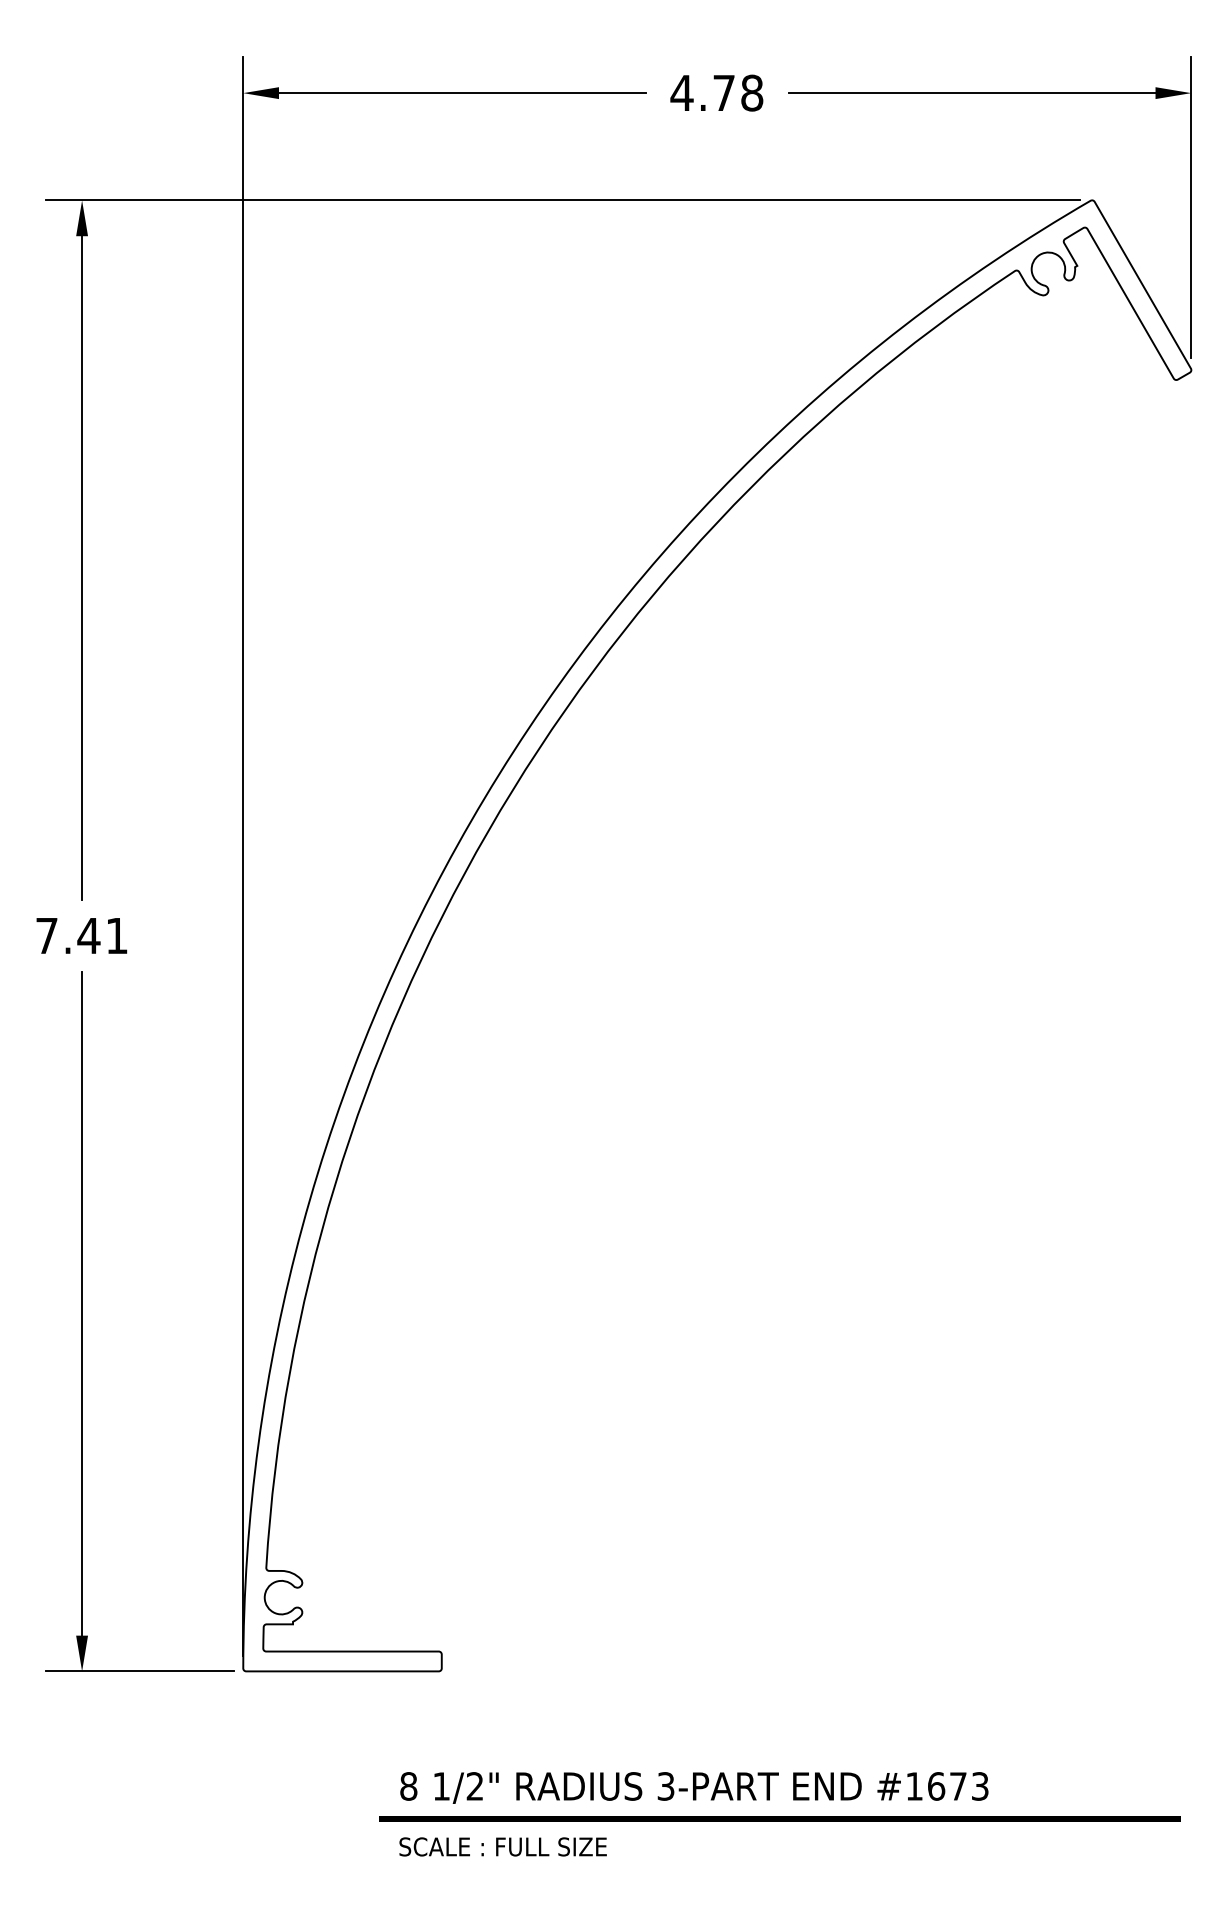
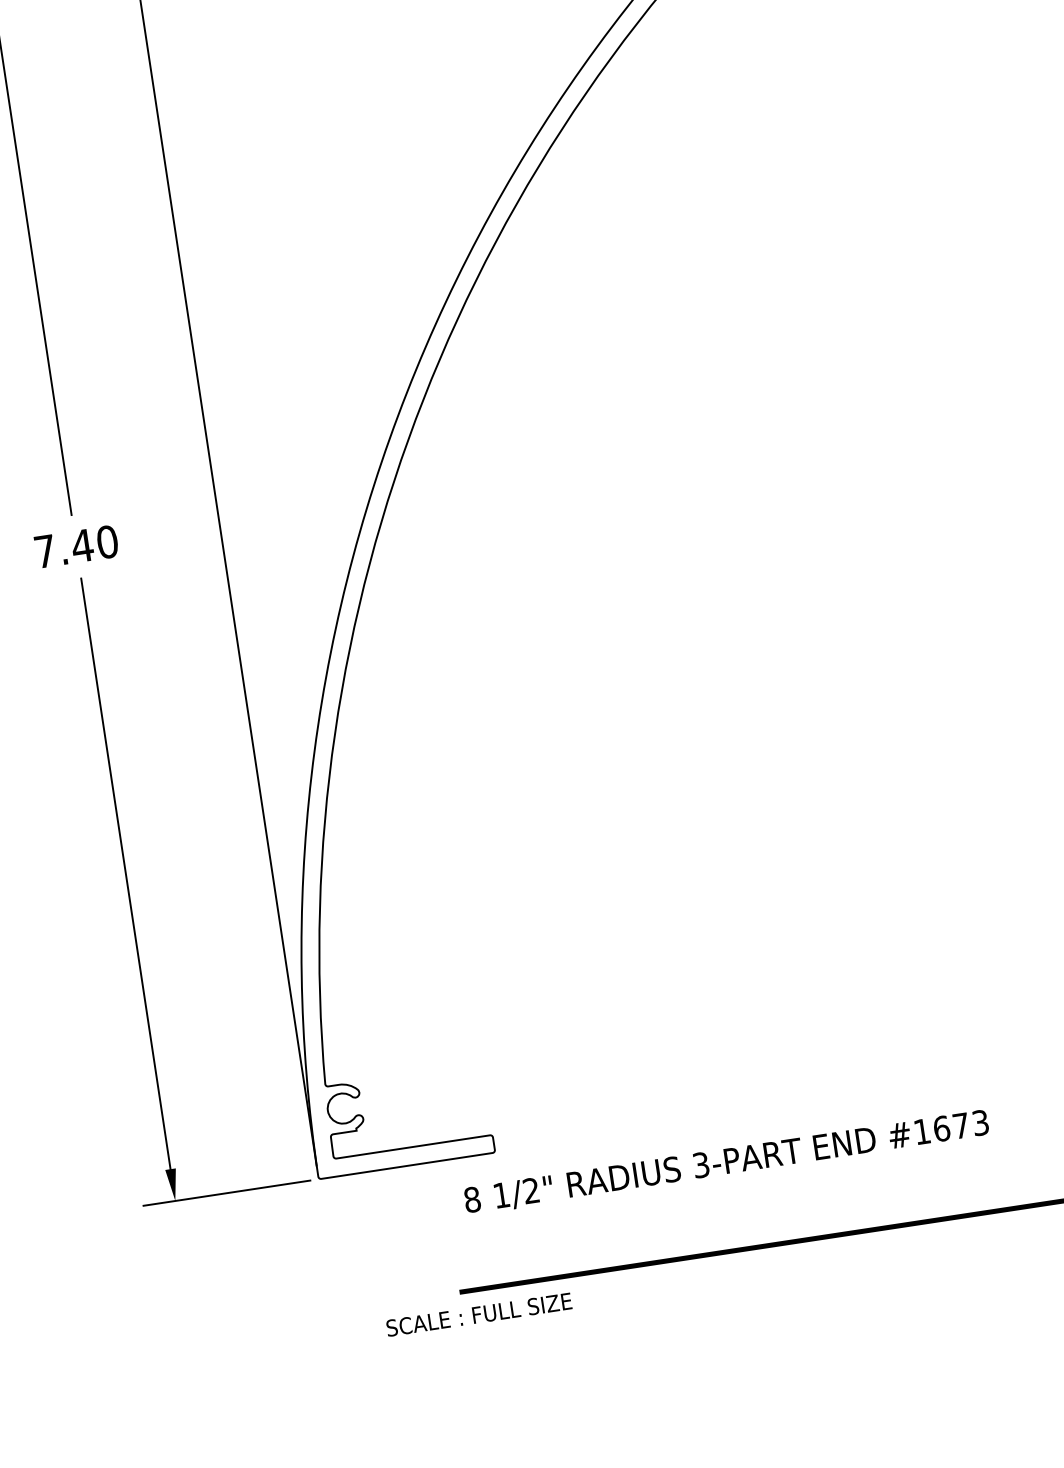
text: (117, 935) -> (107, 541), 7.41 -> 7.40
text: (694, 1787) -> (726, 1162), moved
text: (502, 1846) -> (478, 1314), moved

